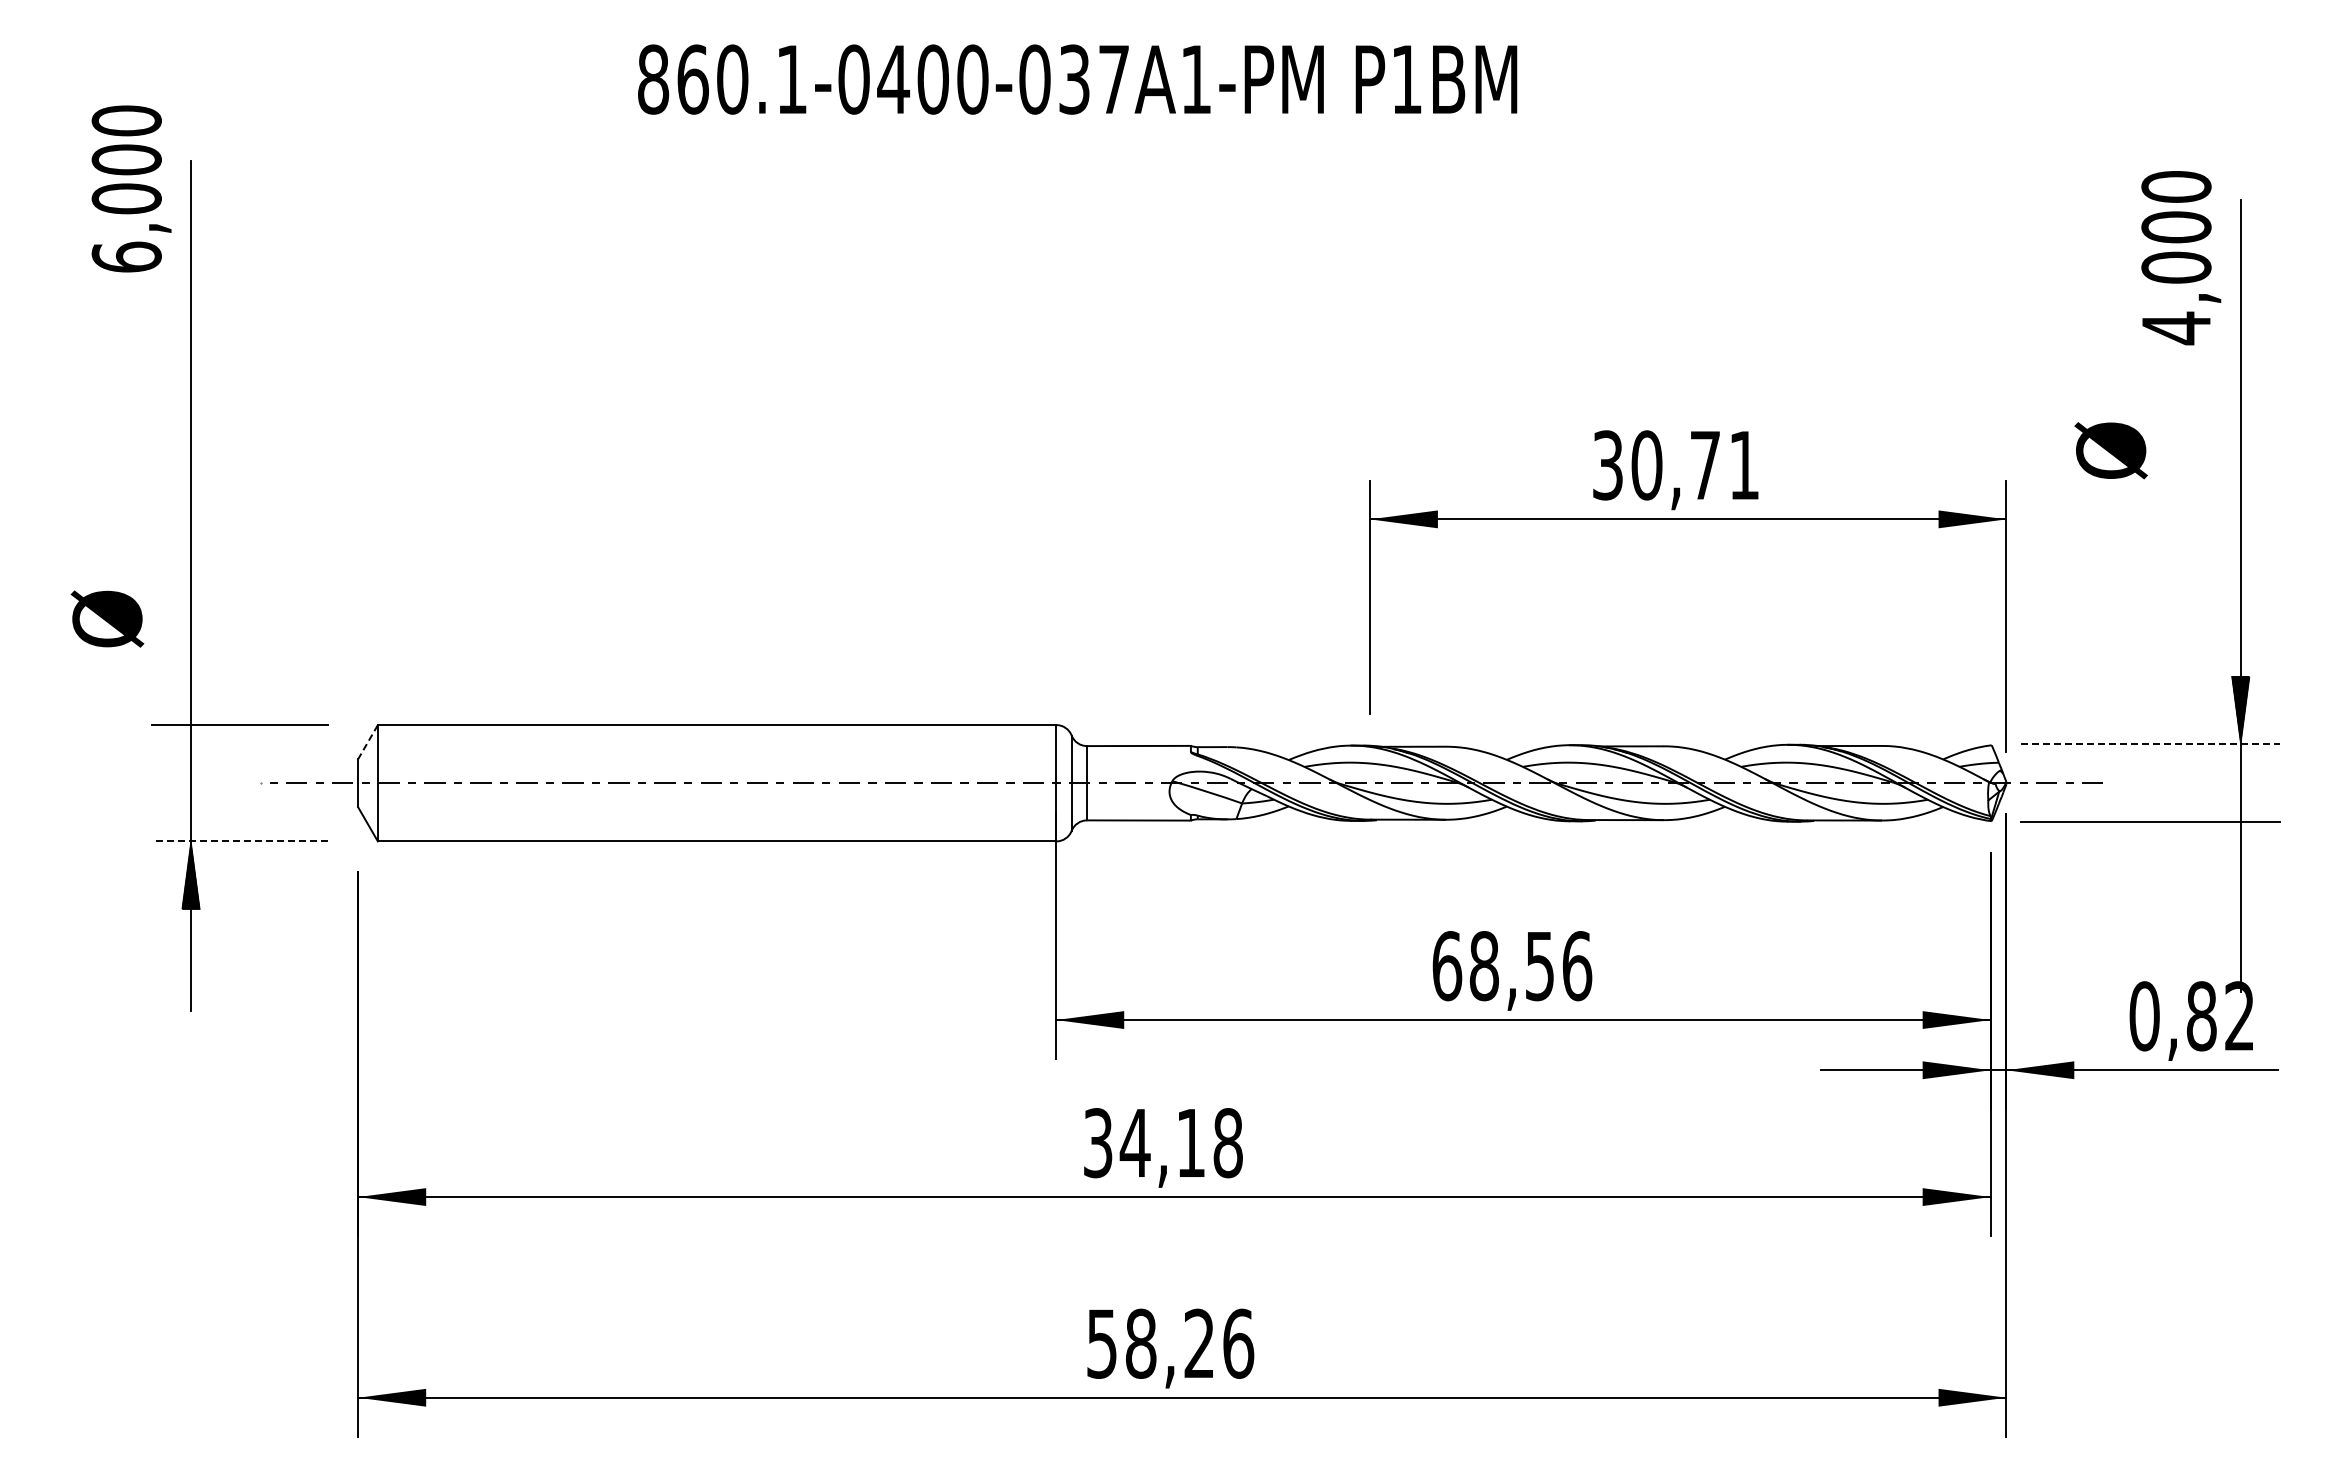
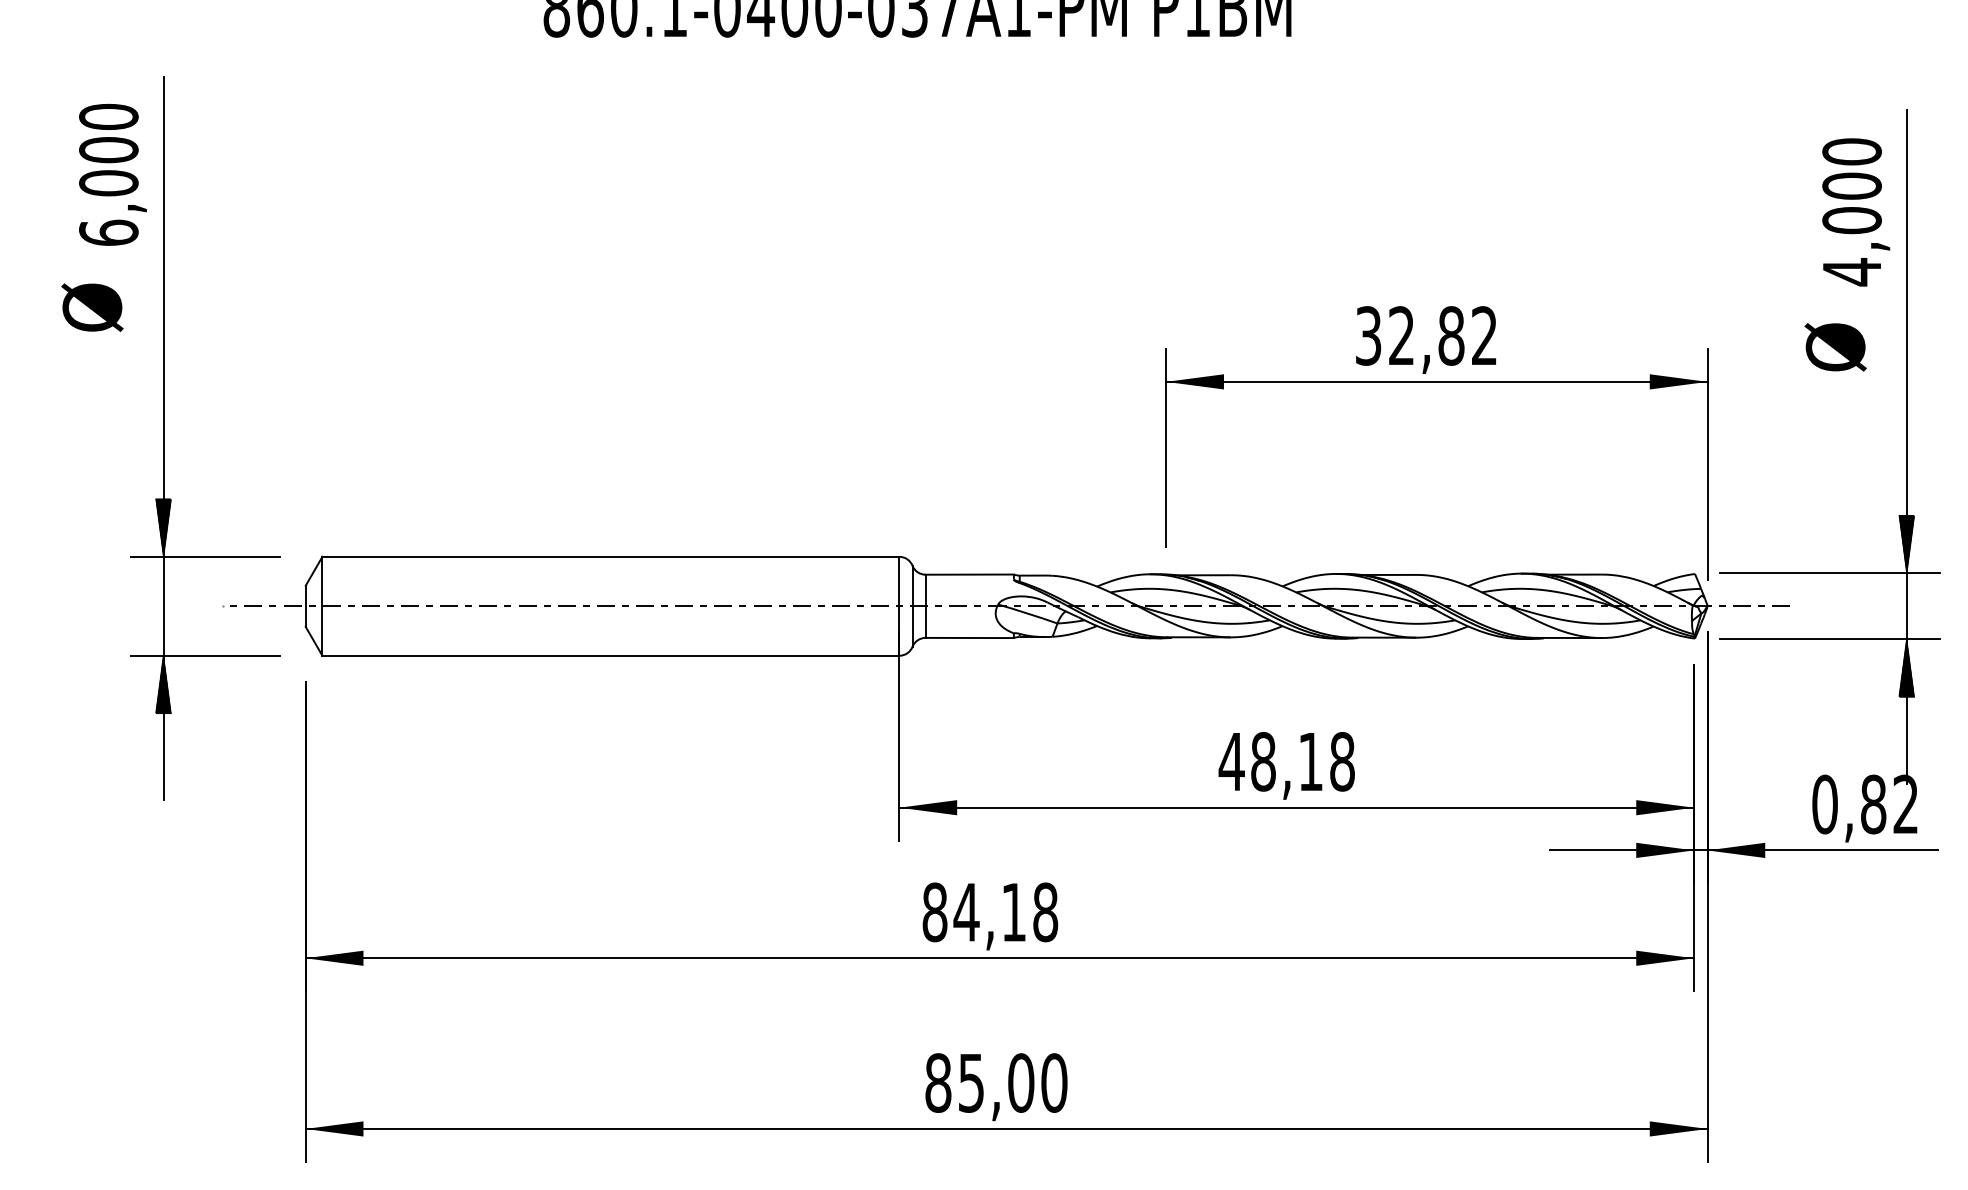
text: (131, 188) -> (112, 174), moved
text: (2181, 258) -> (1856, 212), moved
text: (2110, 450) -> (1835, 347), moved
text: (1694, 465) -> (1442, 336), 30,71 -> 32,82
text: (107, 618) -> (92, 307), moved
hatch: (190, 690) -> (163, 527), added
line: (368, 742) -> (314, 571), dashed -> solid
line: (2150, 744) -> (1830, 573), dashed -> solid
line: (239, 841) -> (204, 655), dashed -> solid
hatch: (2240, 855) -> (1906, 667), added
text: (1511, 966) -> (1286, 762), 68,56 -> 48,18
text: (1097, 1143) -> (934, 912), 34,18 -> 84,18
text: (1170, 1343) -> (996, 1082), 58,26 -> 85,00

